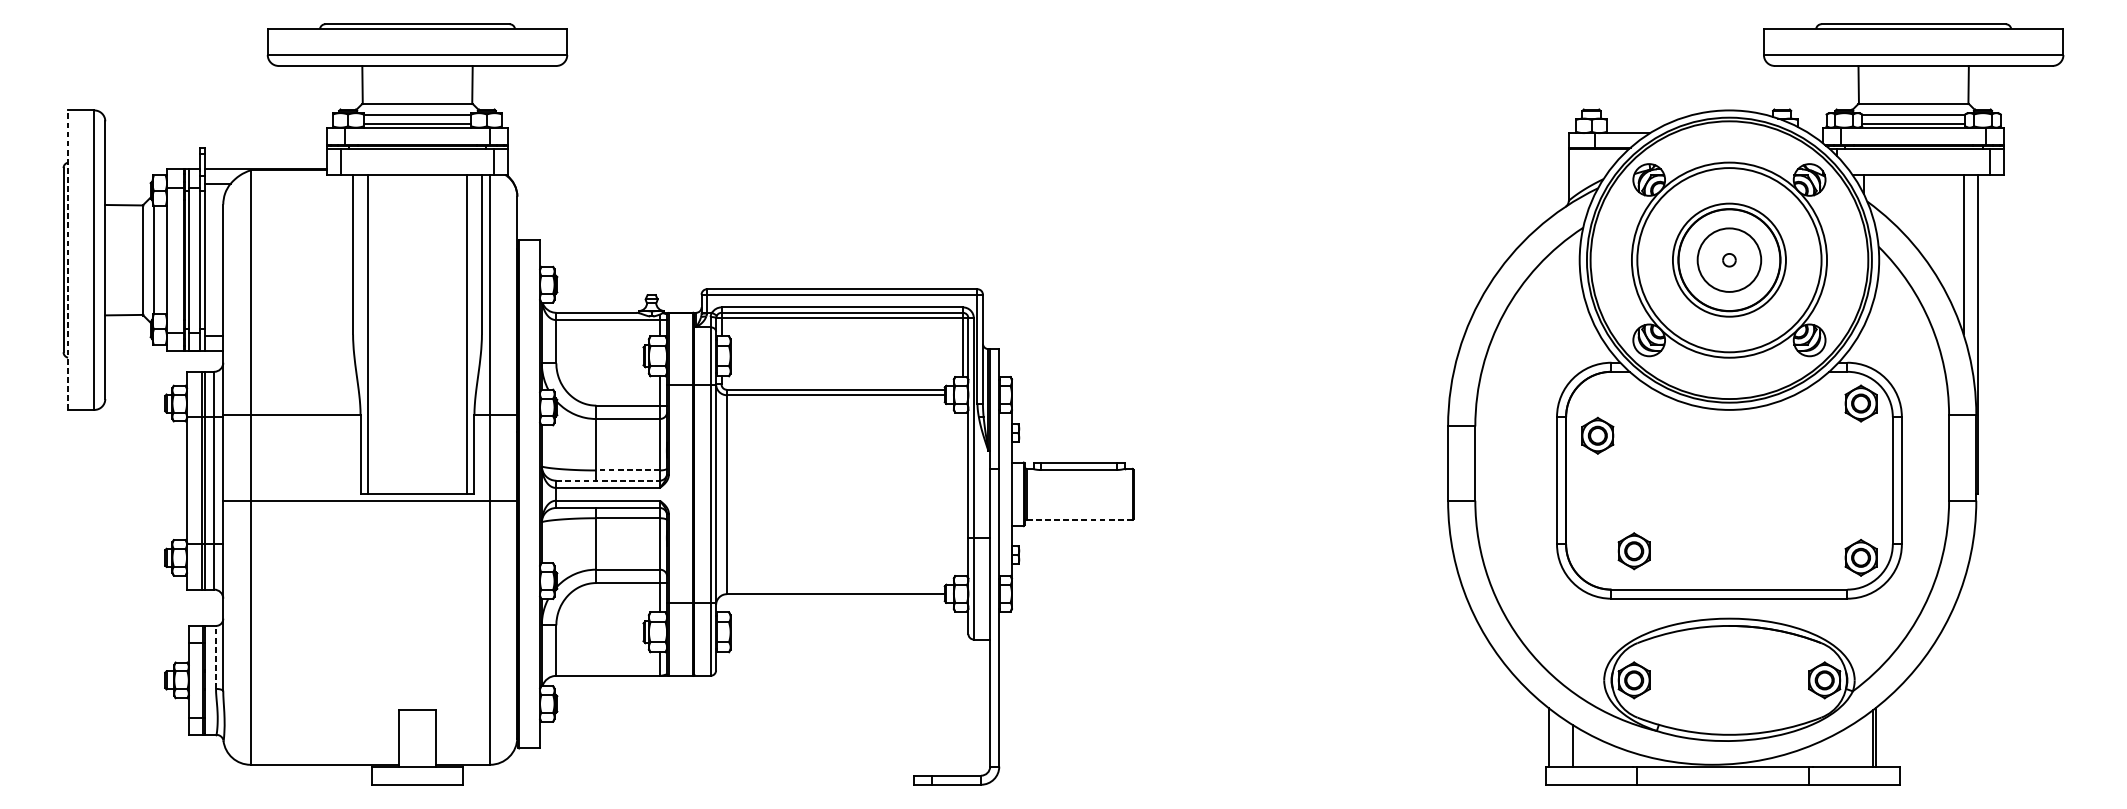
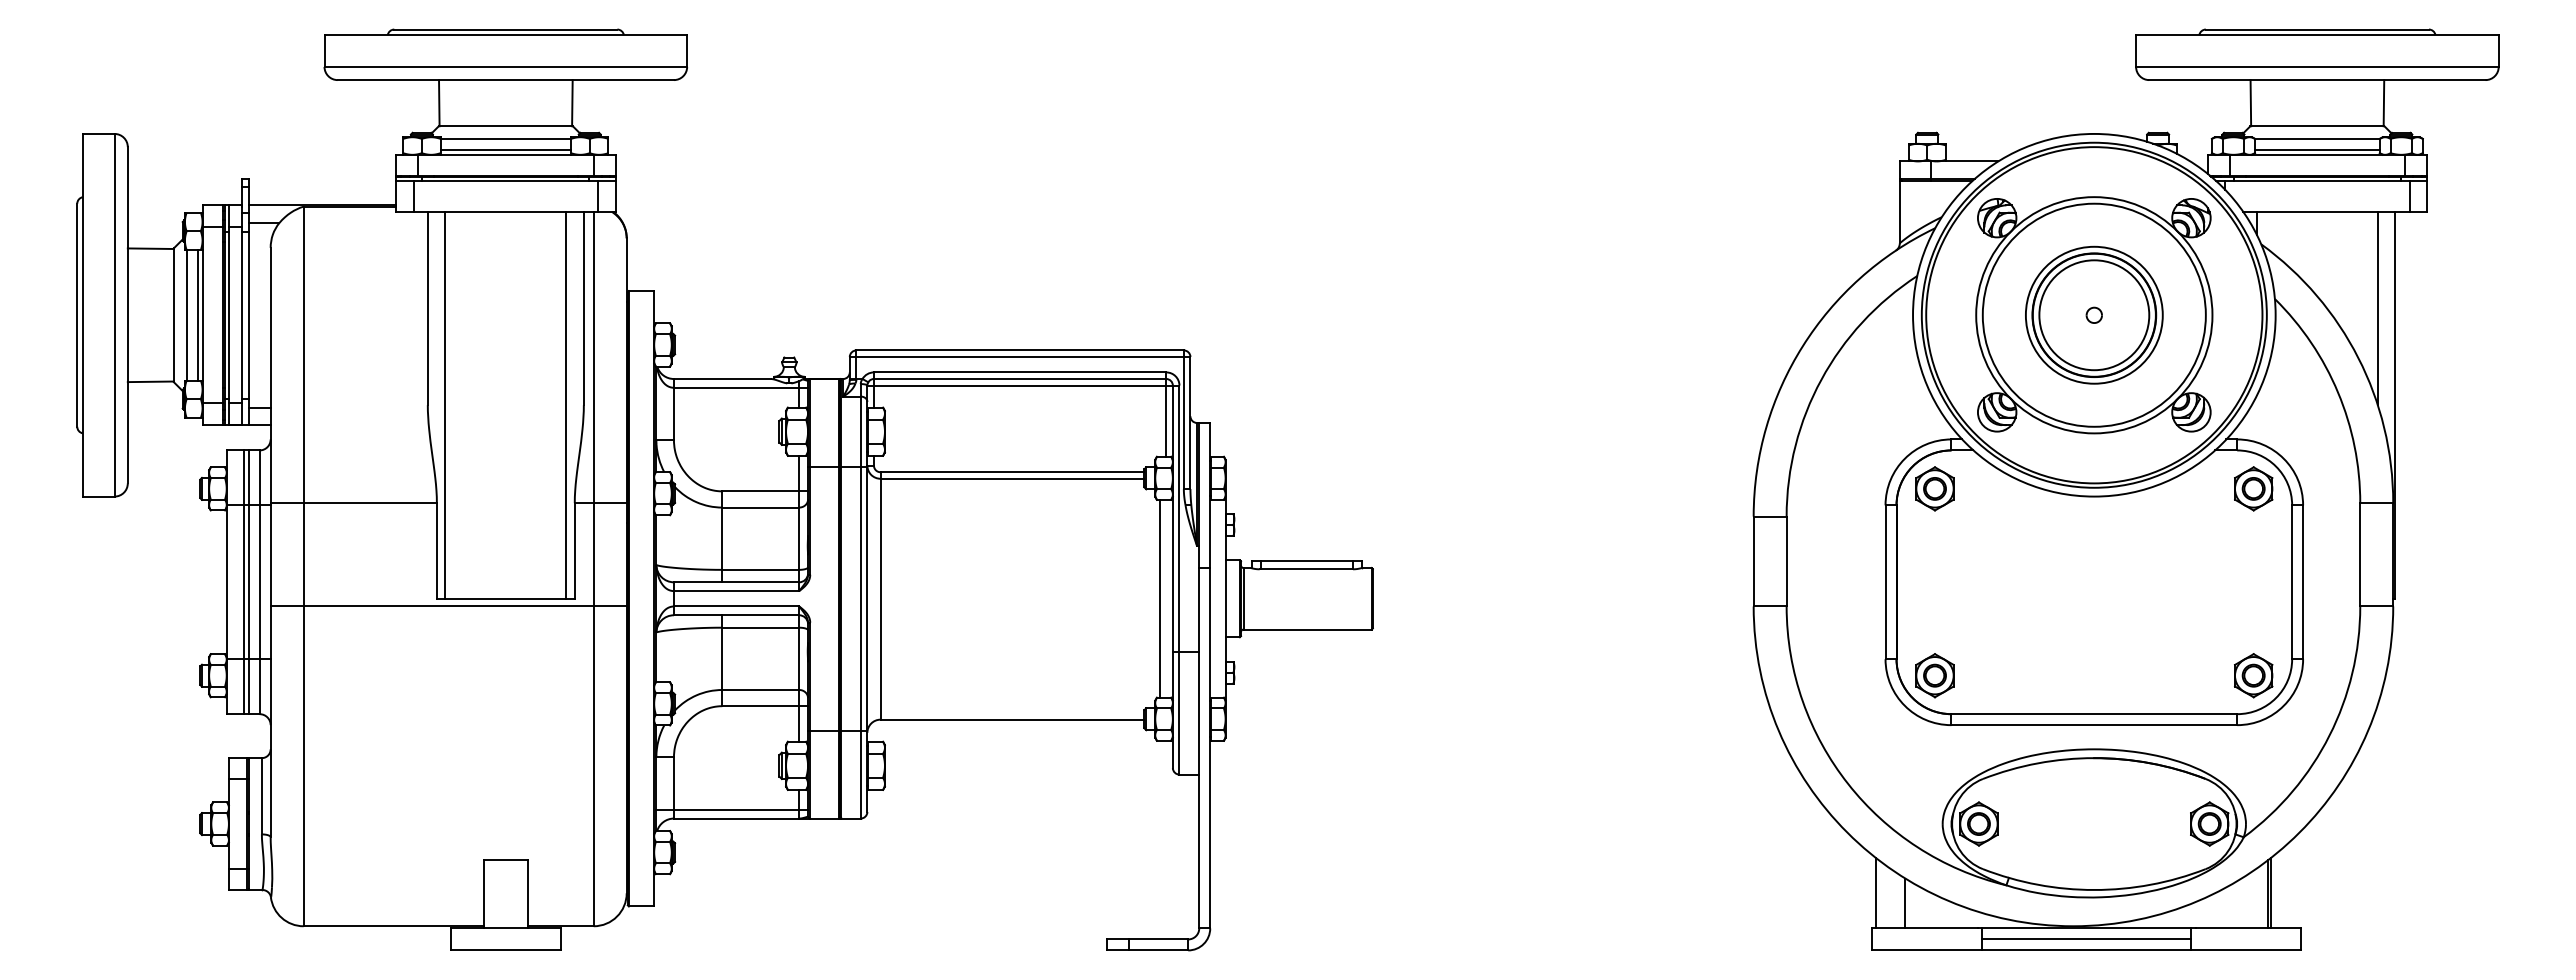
line: (67, 259) -> (82, 314), dashed -> solid
line: (163, 260) -> (198, 315), added
circle: (1729, 260) -> (2094, 315), size x1.43
part: (1597, 435) -> (1934, 488), moved
line: (627, 470) -> (760, 569), dashed -> solid
line: (608, 480) -> (736, 582), dashed -> solid
line: (957, 494) -> (1159, 598), added
line: (1079, 519) -> (1307, 629), dashed -> solid
part: (1633, 551) -> (1934, 675), moved
line: (215, 656) -> (261, 795), dashed -> solid
line: (604, 668) -> (732, 809), added
line: (1722, 775) -> (2086, 939), added

